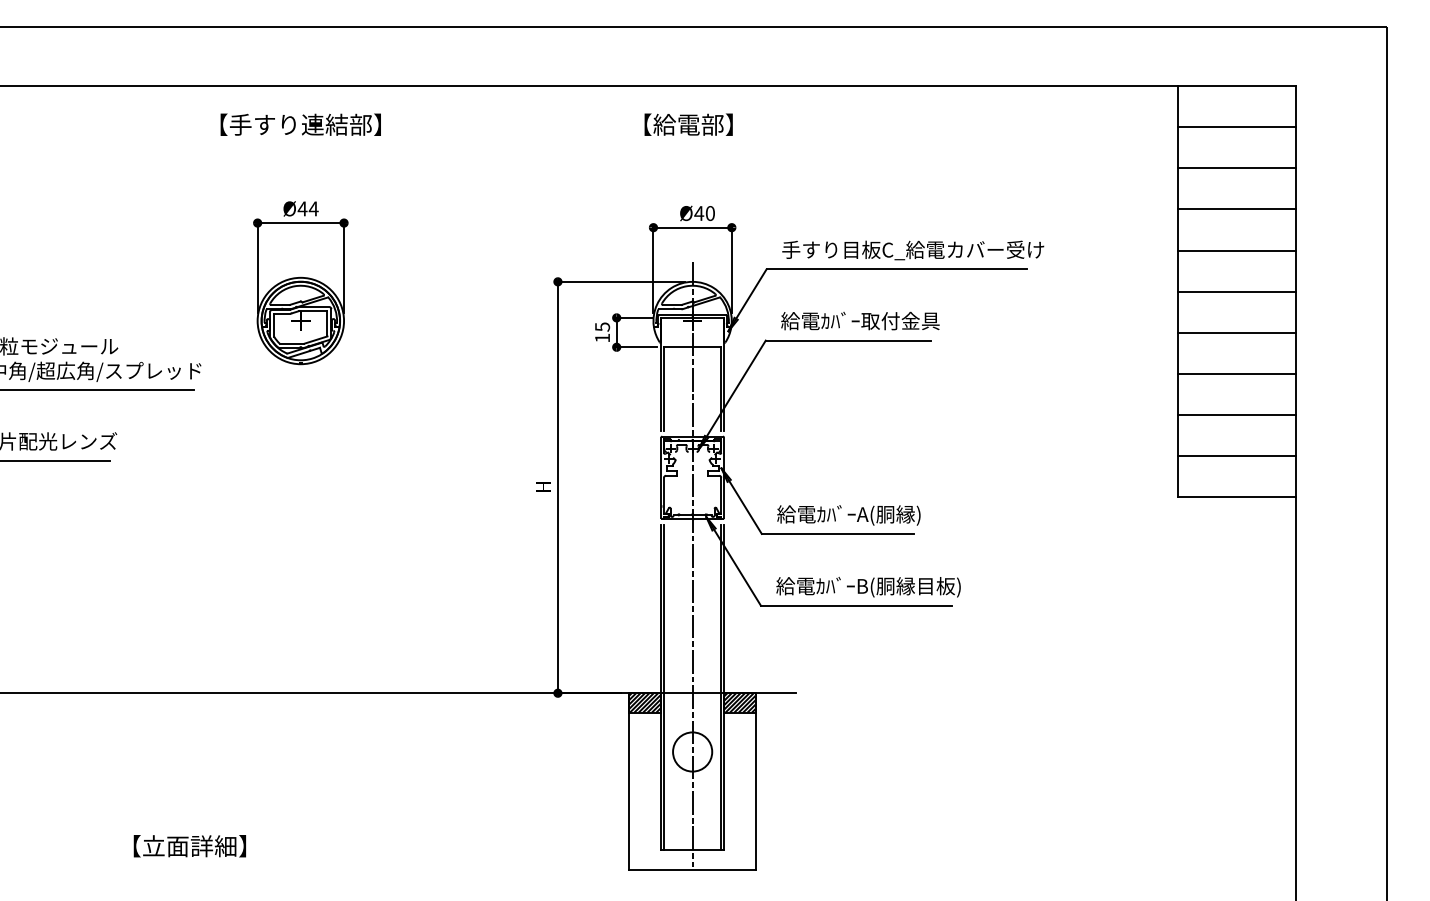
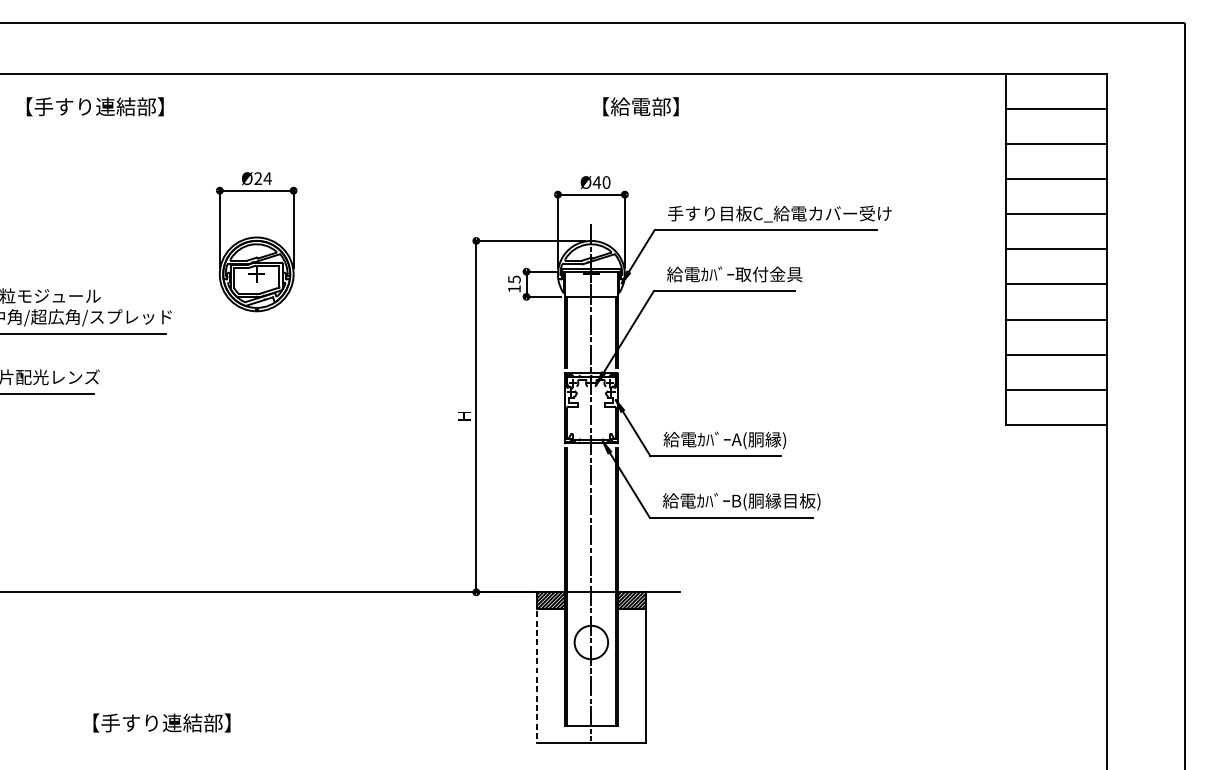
text: (300, 124) -> (94, 106), moved
text: (688, 124) -> (640, 106), moved
text: (302, 208) -> (258, 178), Ø44 -> Ø24
line: (628, 781) -> (536, 667), solid -> dashed
text: (189, 846) -> (161, 723), 【立面詳細】 -> 【手すり連結部】

